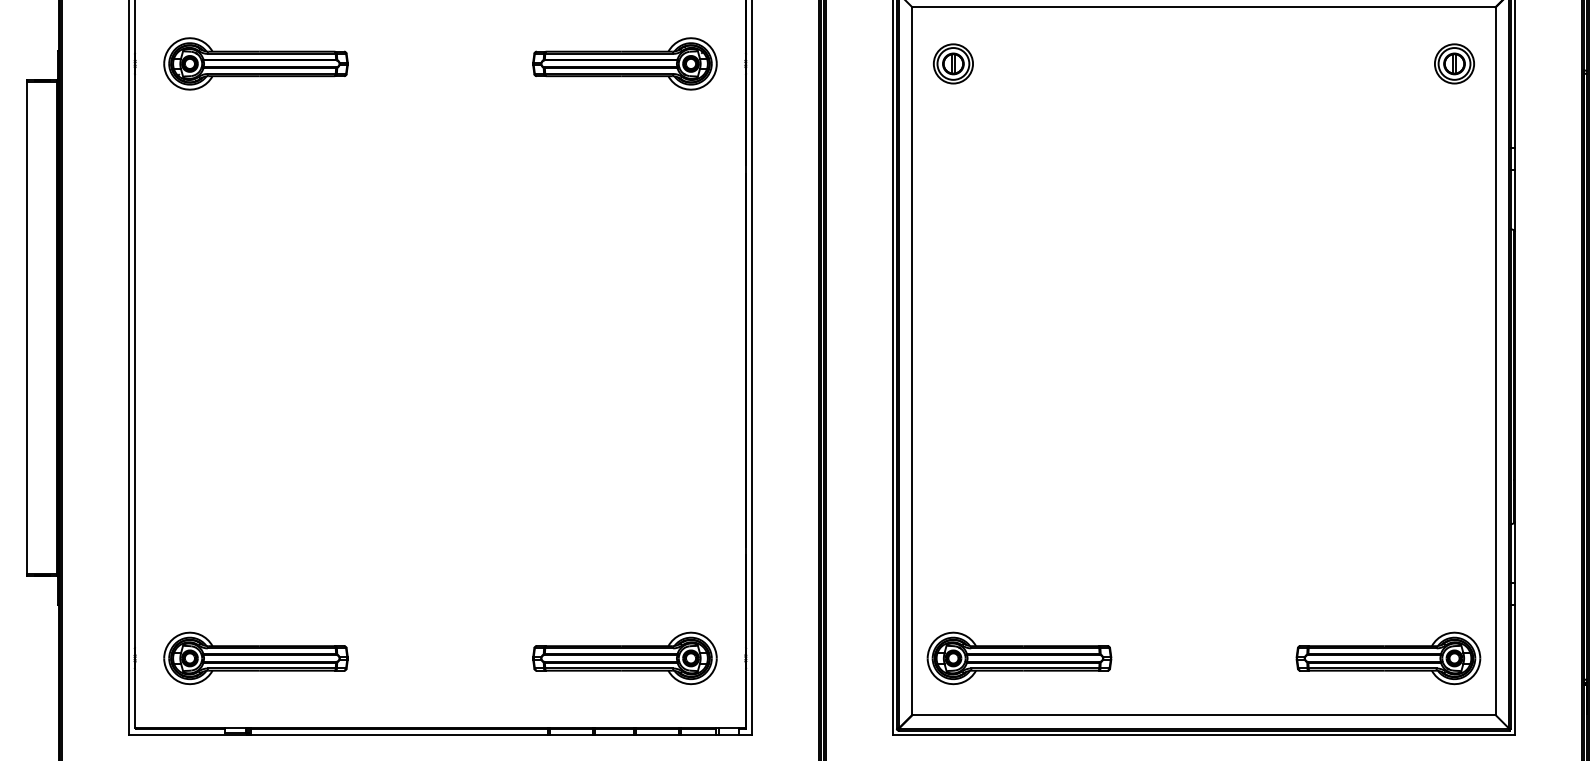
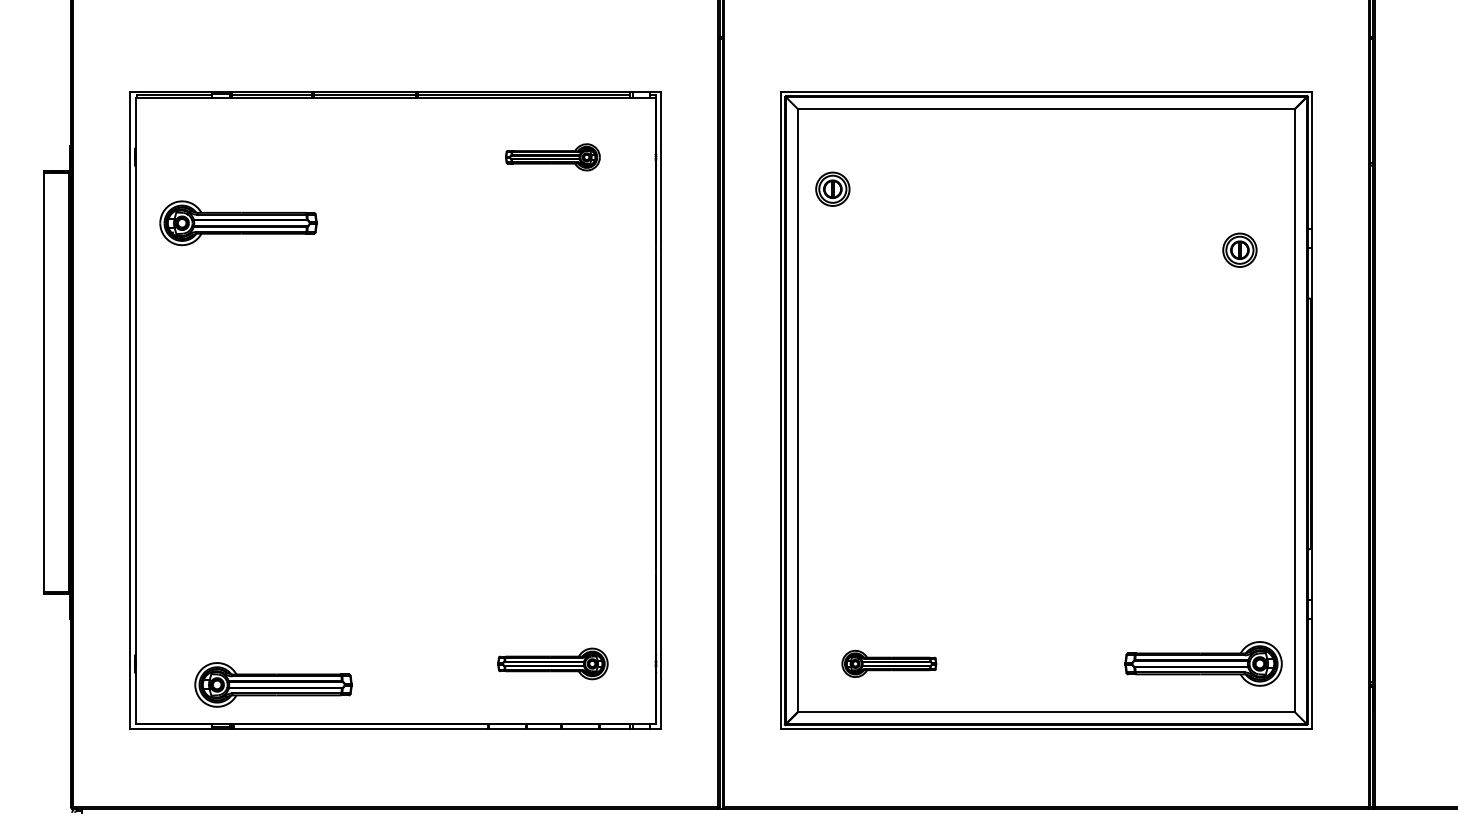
part: (952, 63) -> (832, 188), moved
part: (1454, 63) -> (1239, 249), moved
part: (255, 64) -> (238, 223), moved
part: (624, 64) -> (552, 157), size x0.6
part: (255, 657) -> (273, 684), moved
part: (624, 657) -> (552, 663), size x0.7
part: (1019, 657) -> (889, 663), size x0.6

